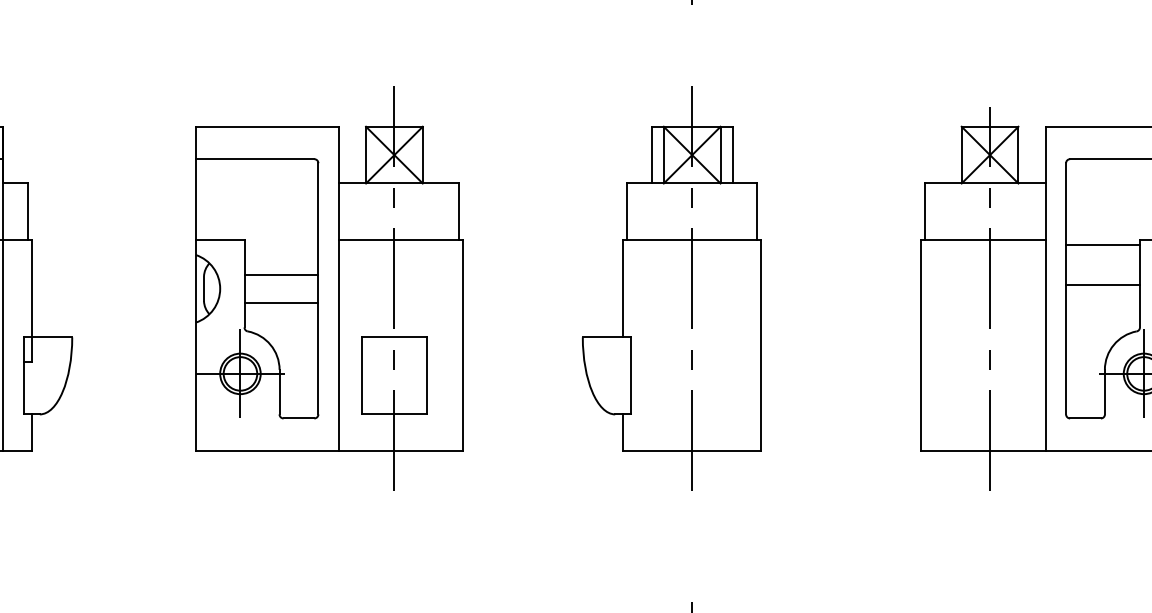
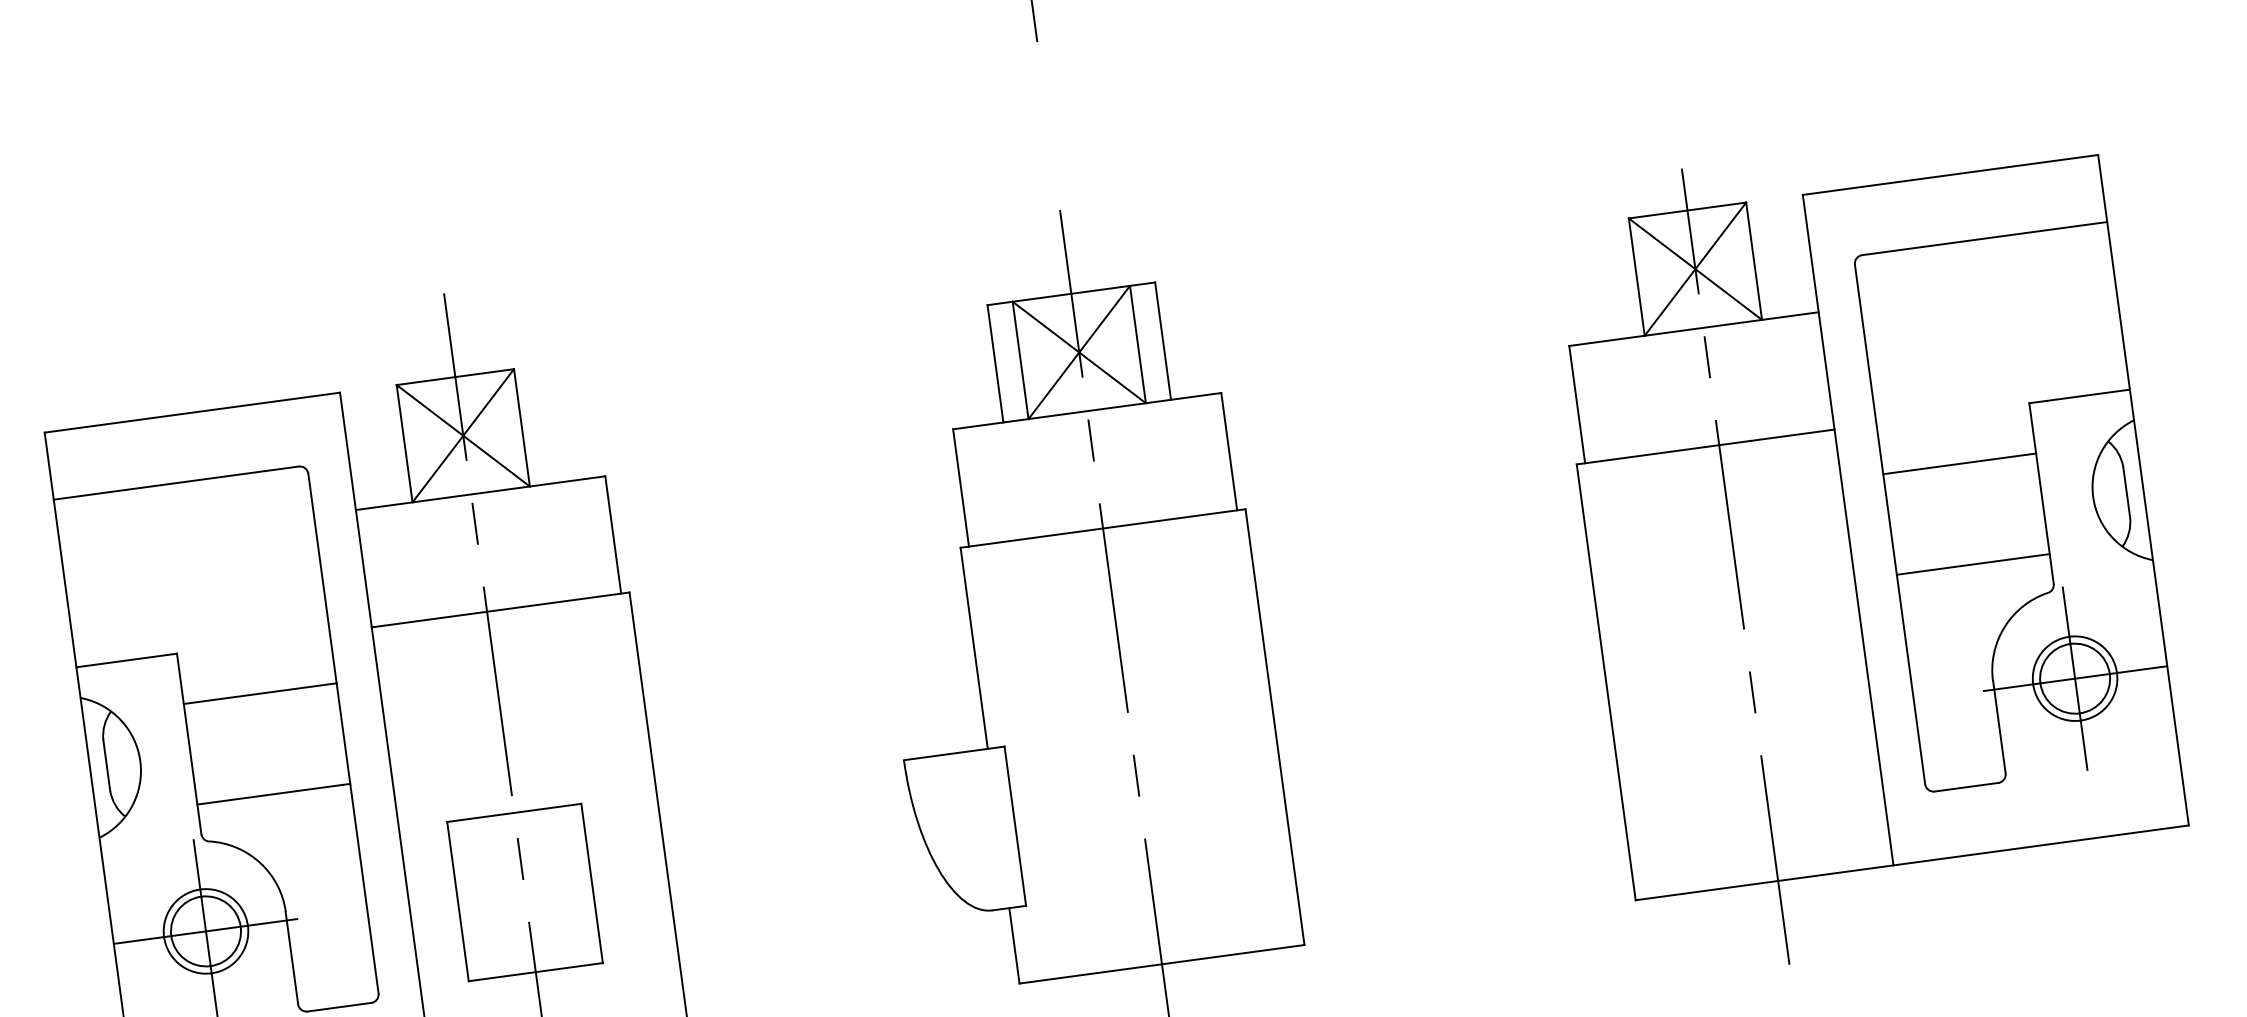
line: (1102, 244) -> (1958, 463), moved
line: (281, 275) -> (274, 794), moved
line: (1102, 285) -> (1972, 565), moved
line: (281, 302) -> (260, 693), moved

